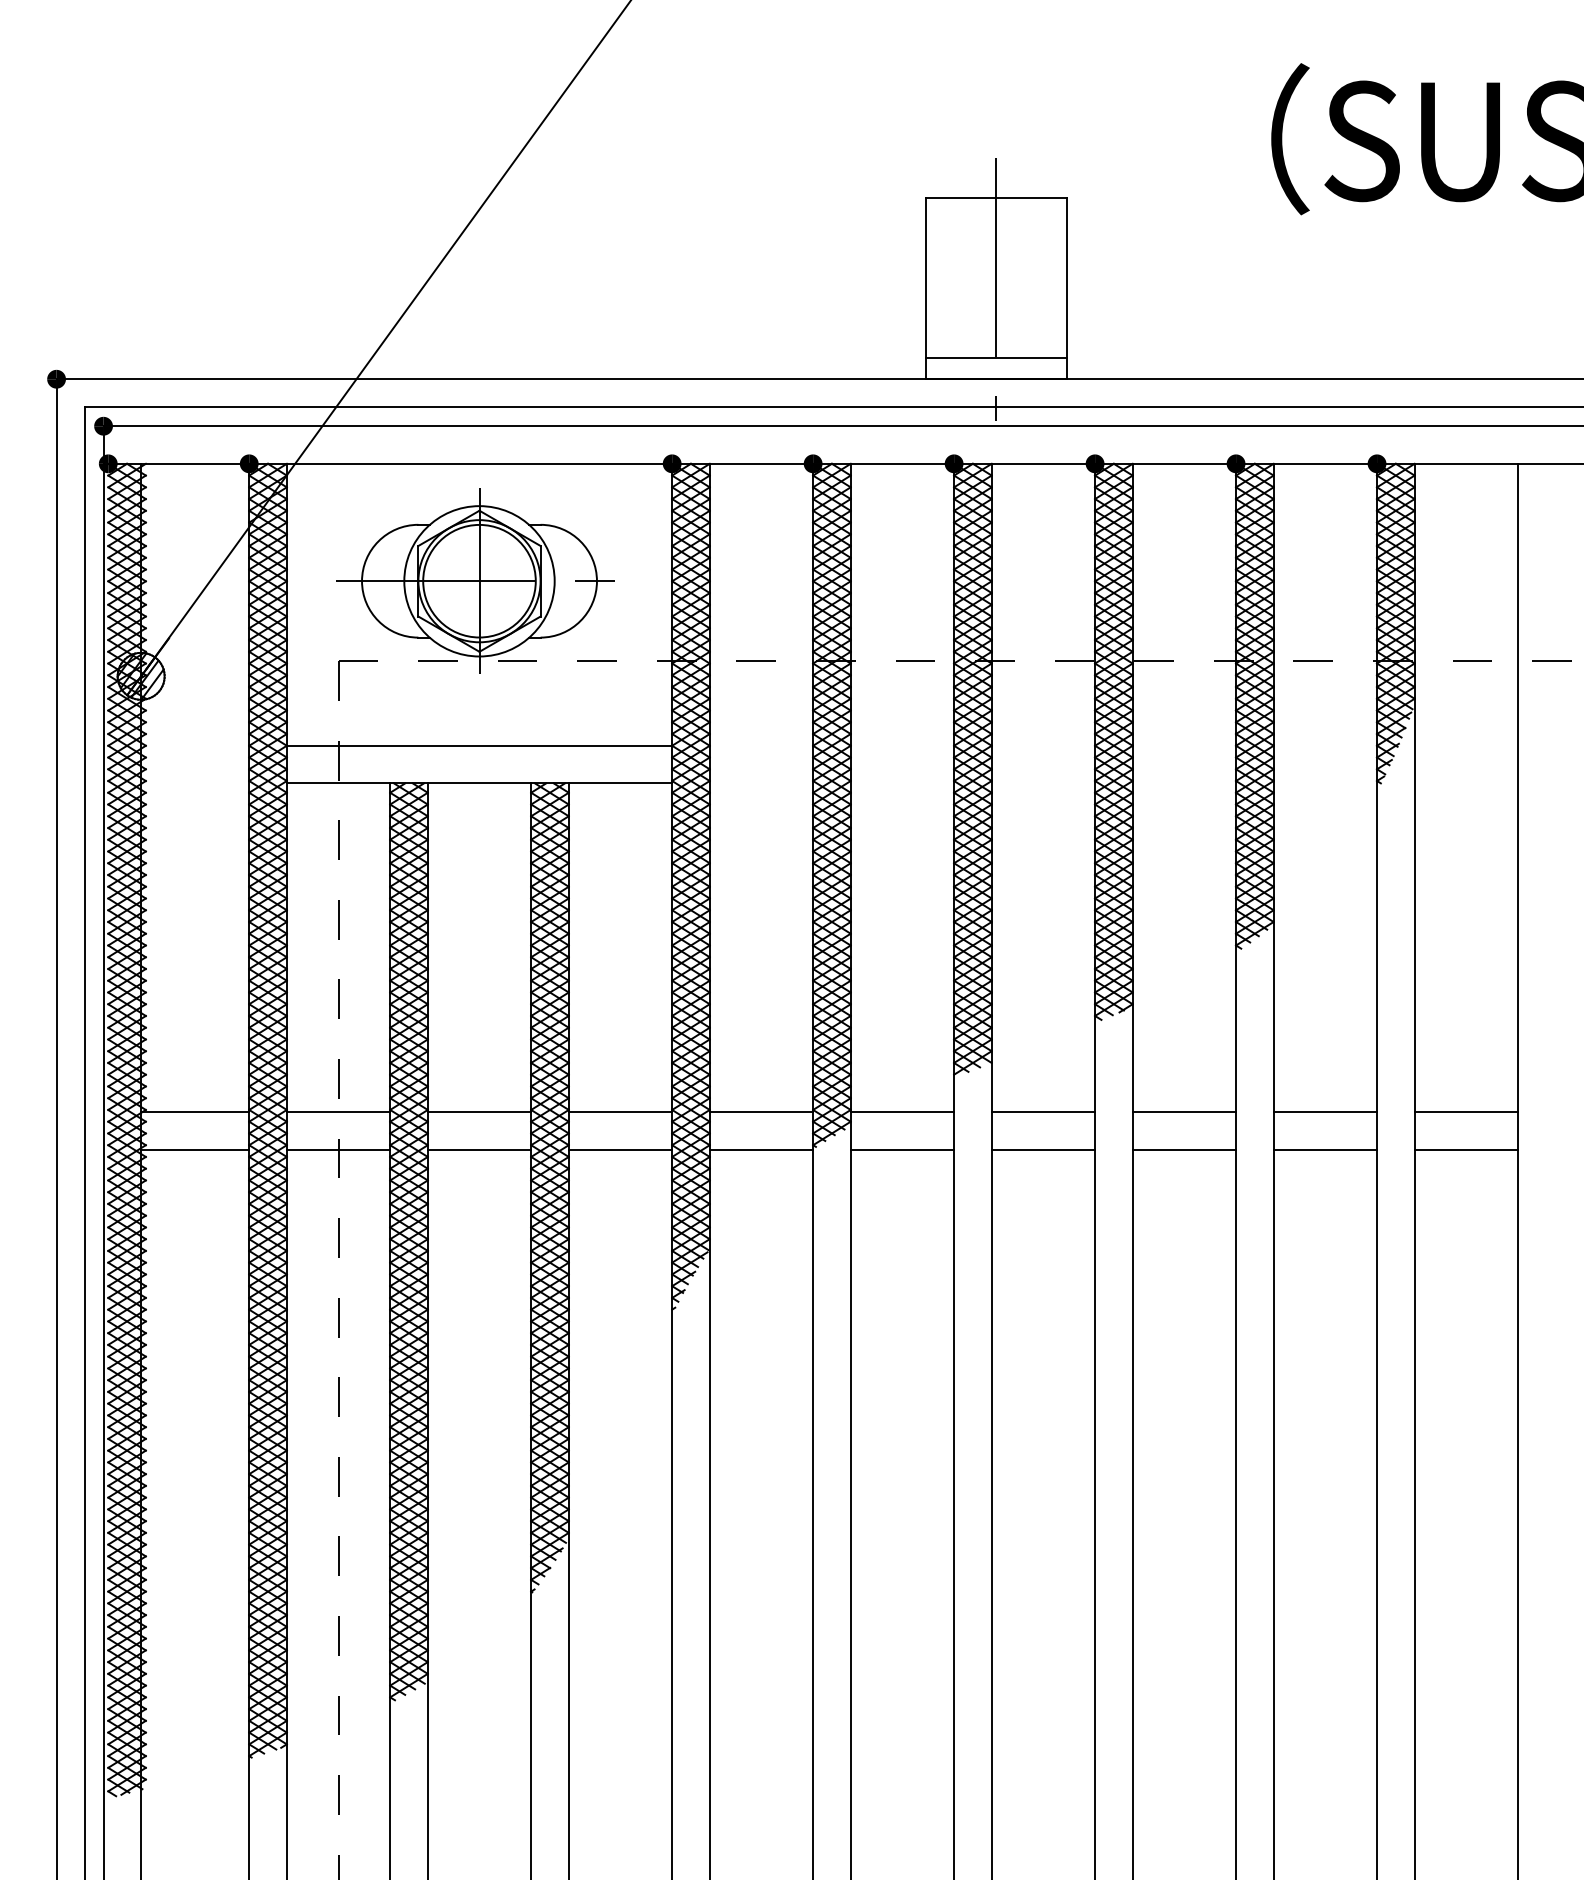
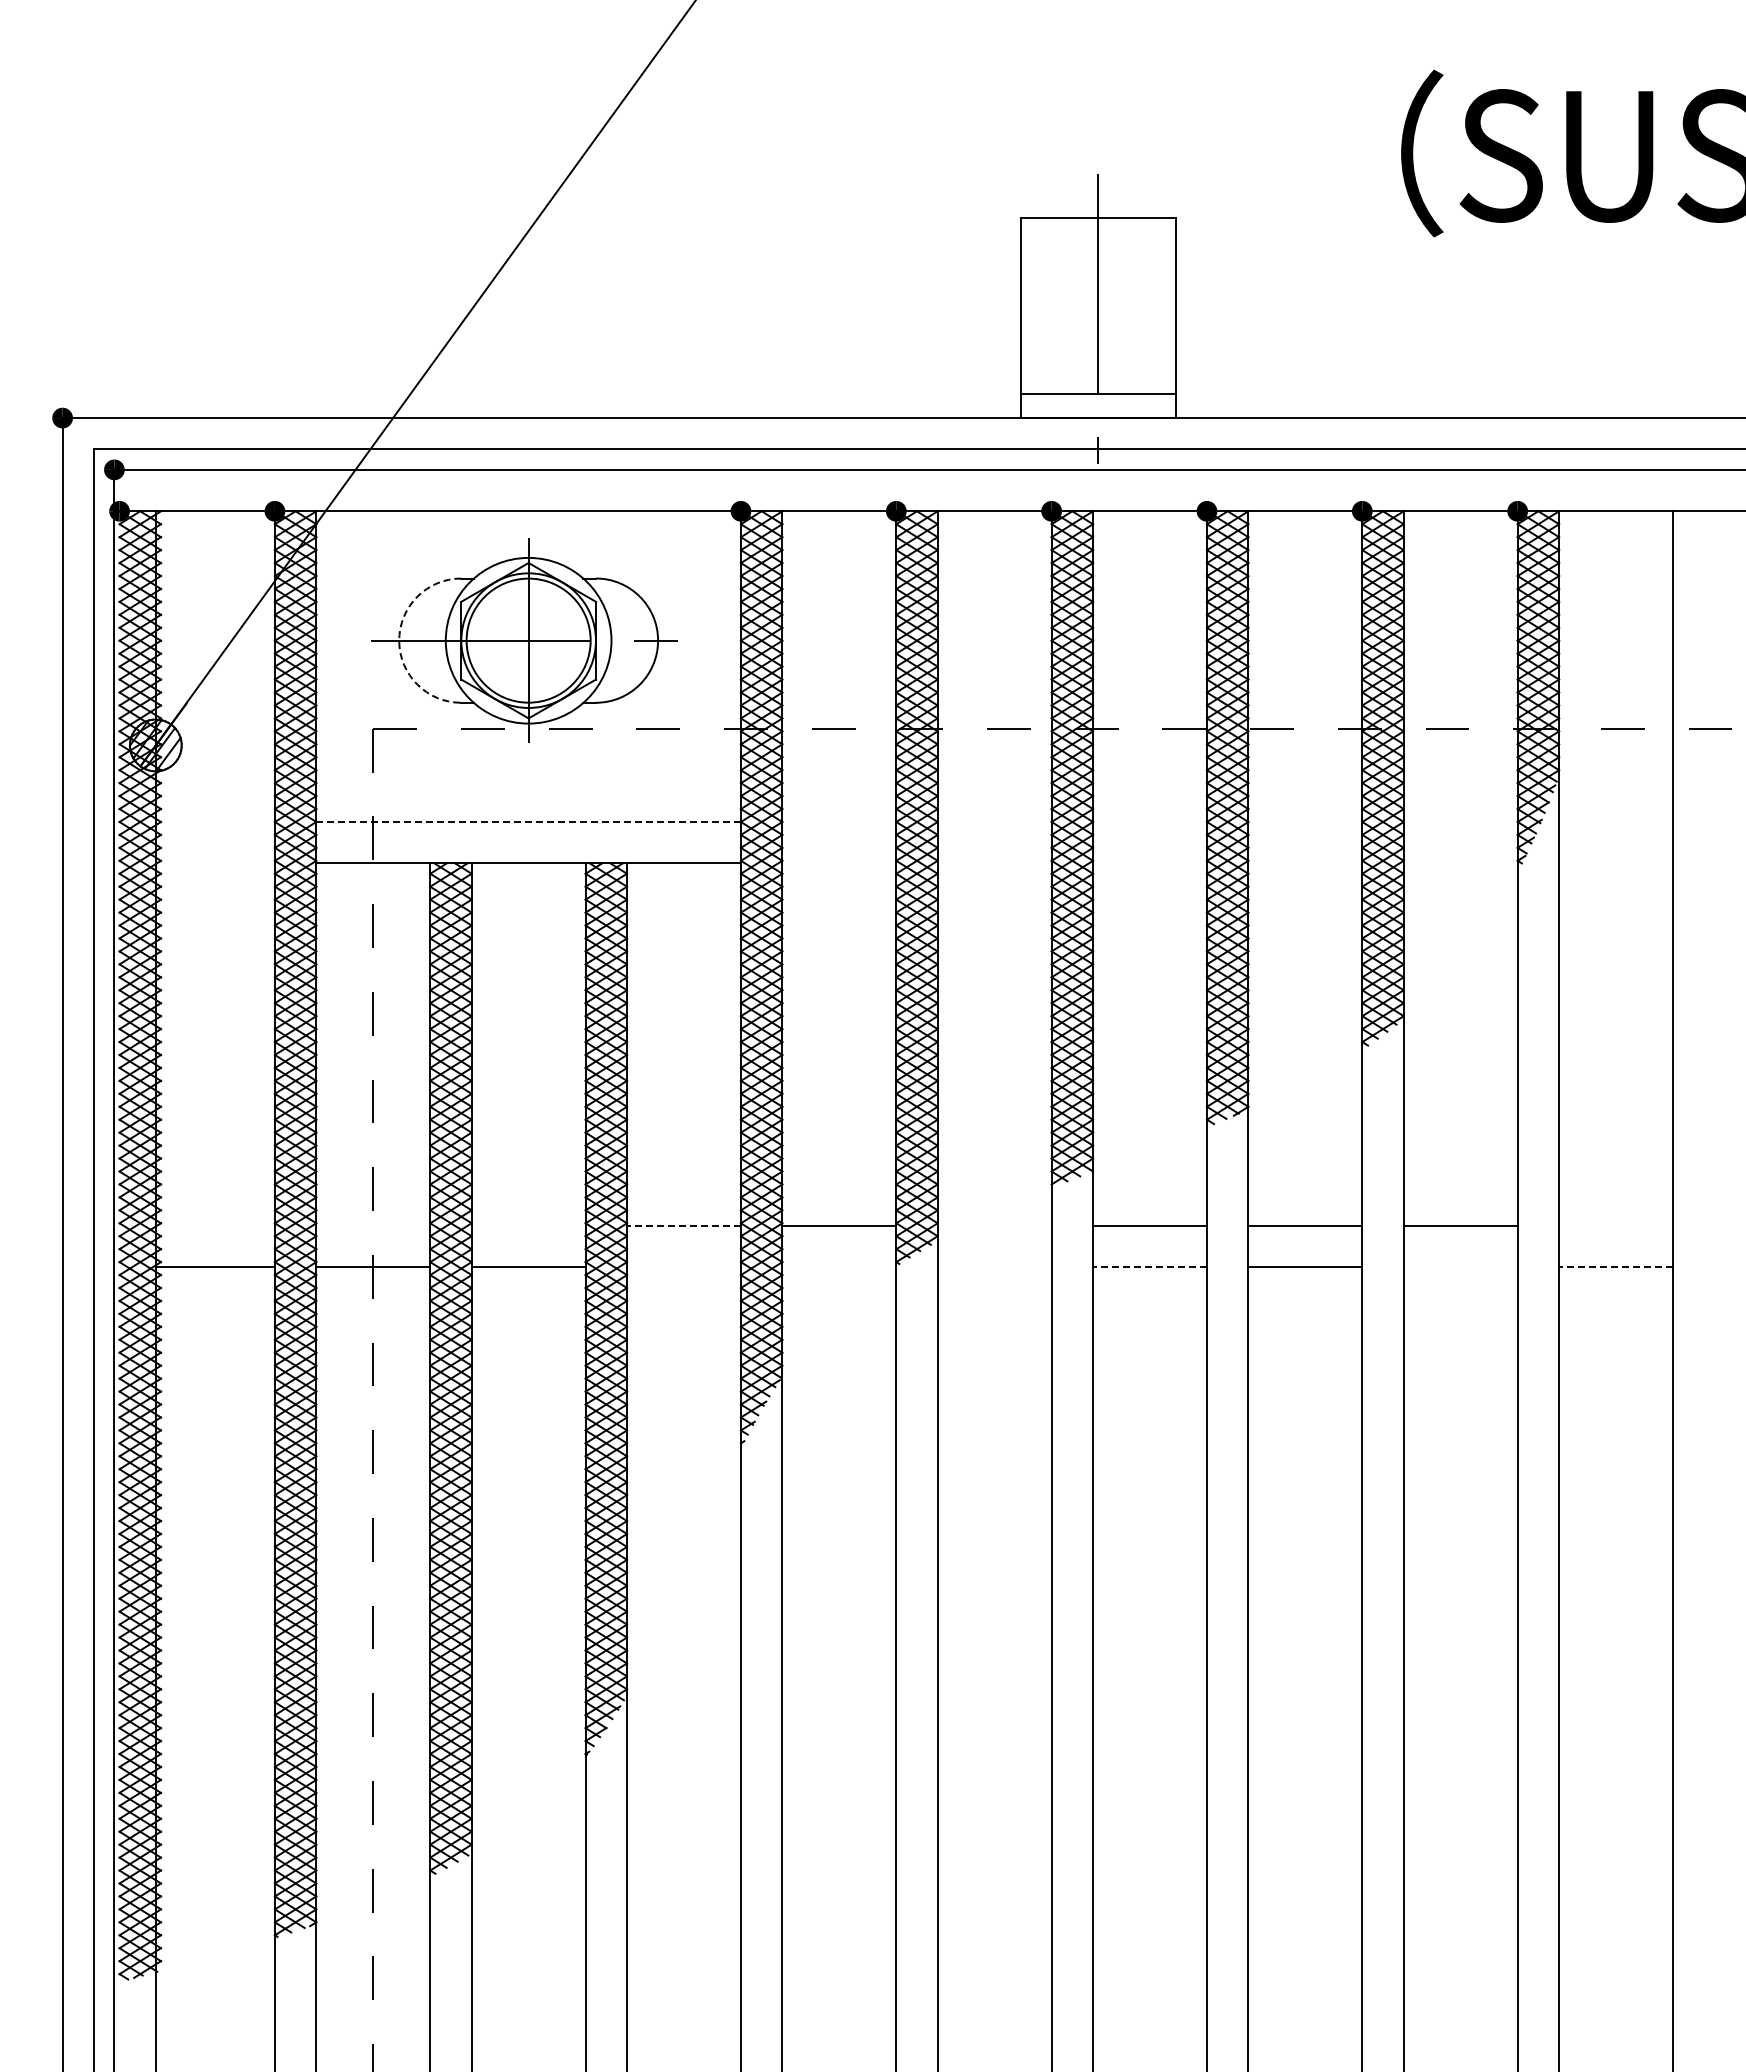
arc: (362, 581) -> (399, 640), solid -> dashed
line: (479, 745) -> (528, 821), solid -> dashed
line: (194, 1111) -> (214, 1225), removed
line: (338, 1111) -> (373, 1225), removed
line: (479, 1111) -> (528, 1225), removed
line: (620, 1111) -> (683, 1225), solid -> dashed
line: (902, 1111) -> (994, 1225), removed
line: (1466, 1111) -> (1616, 1225), removed
line: (620, 1150) -> (683, 1267), removed
line: (761, 1150) -> (839, 1267), removed
line: (902, 1150) -> (994, 1267), removed
line: (1043, 1150) -> (1150, 1267), solid -> dashed
line: (1325, 1150) -> (1460, 1267), removed
line: (1466, 1150) -> (1616, 1267), solid -> dashed

